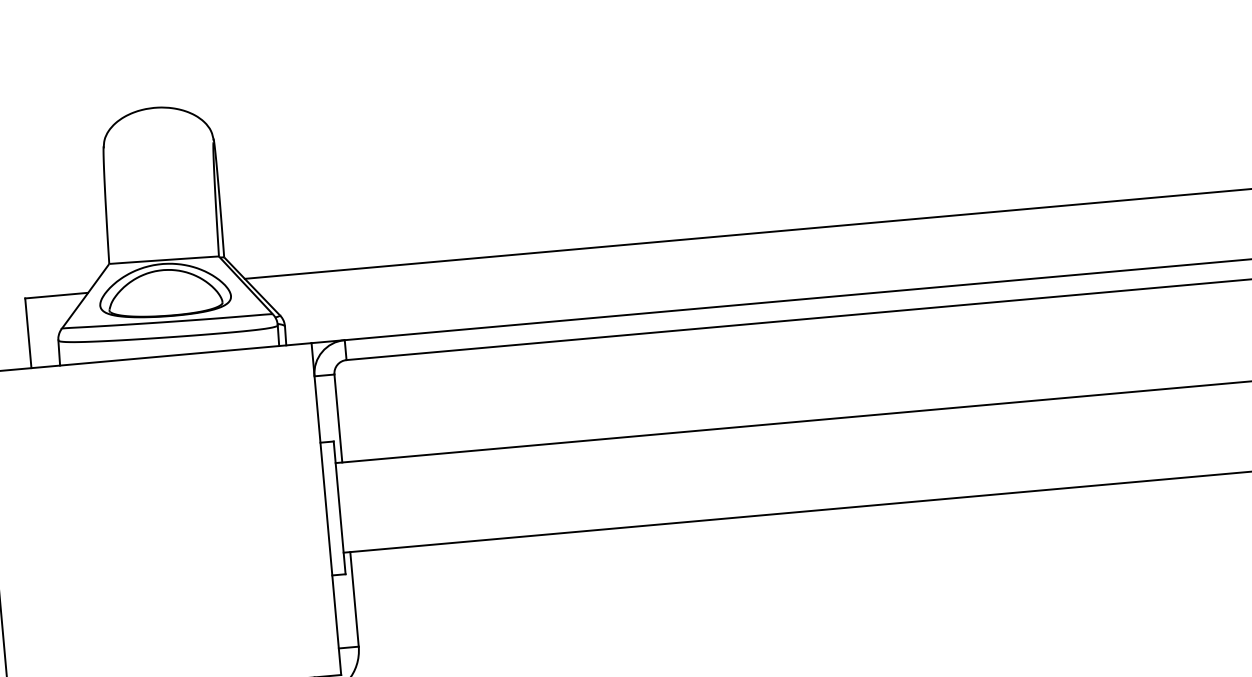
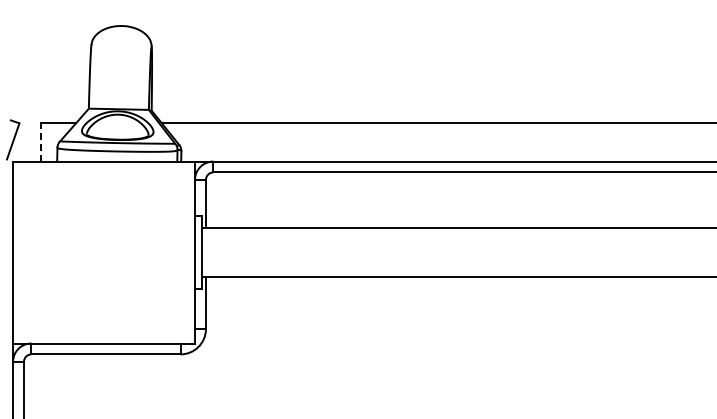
line: (28, 331) -> (41, 141), solid -> dashed

